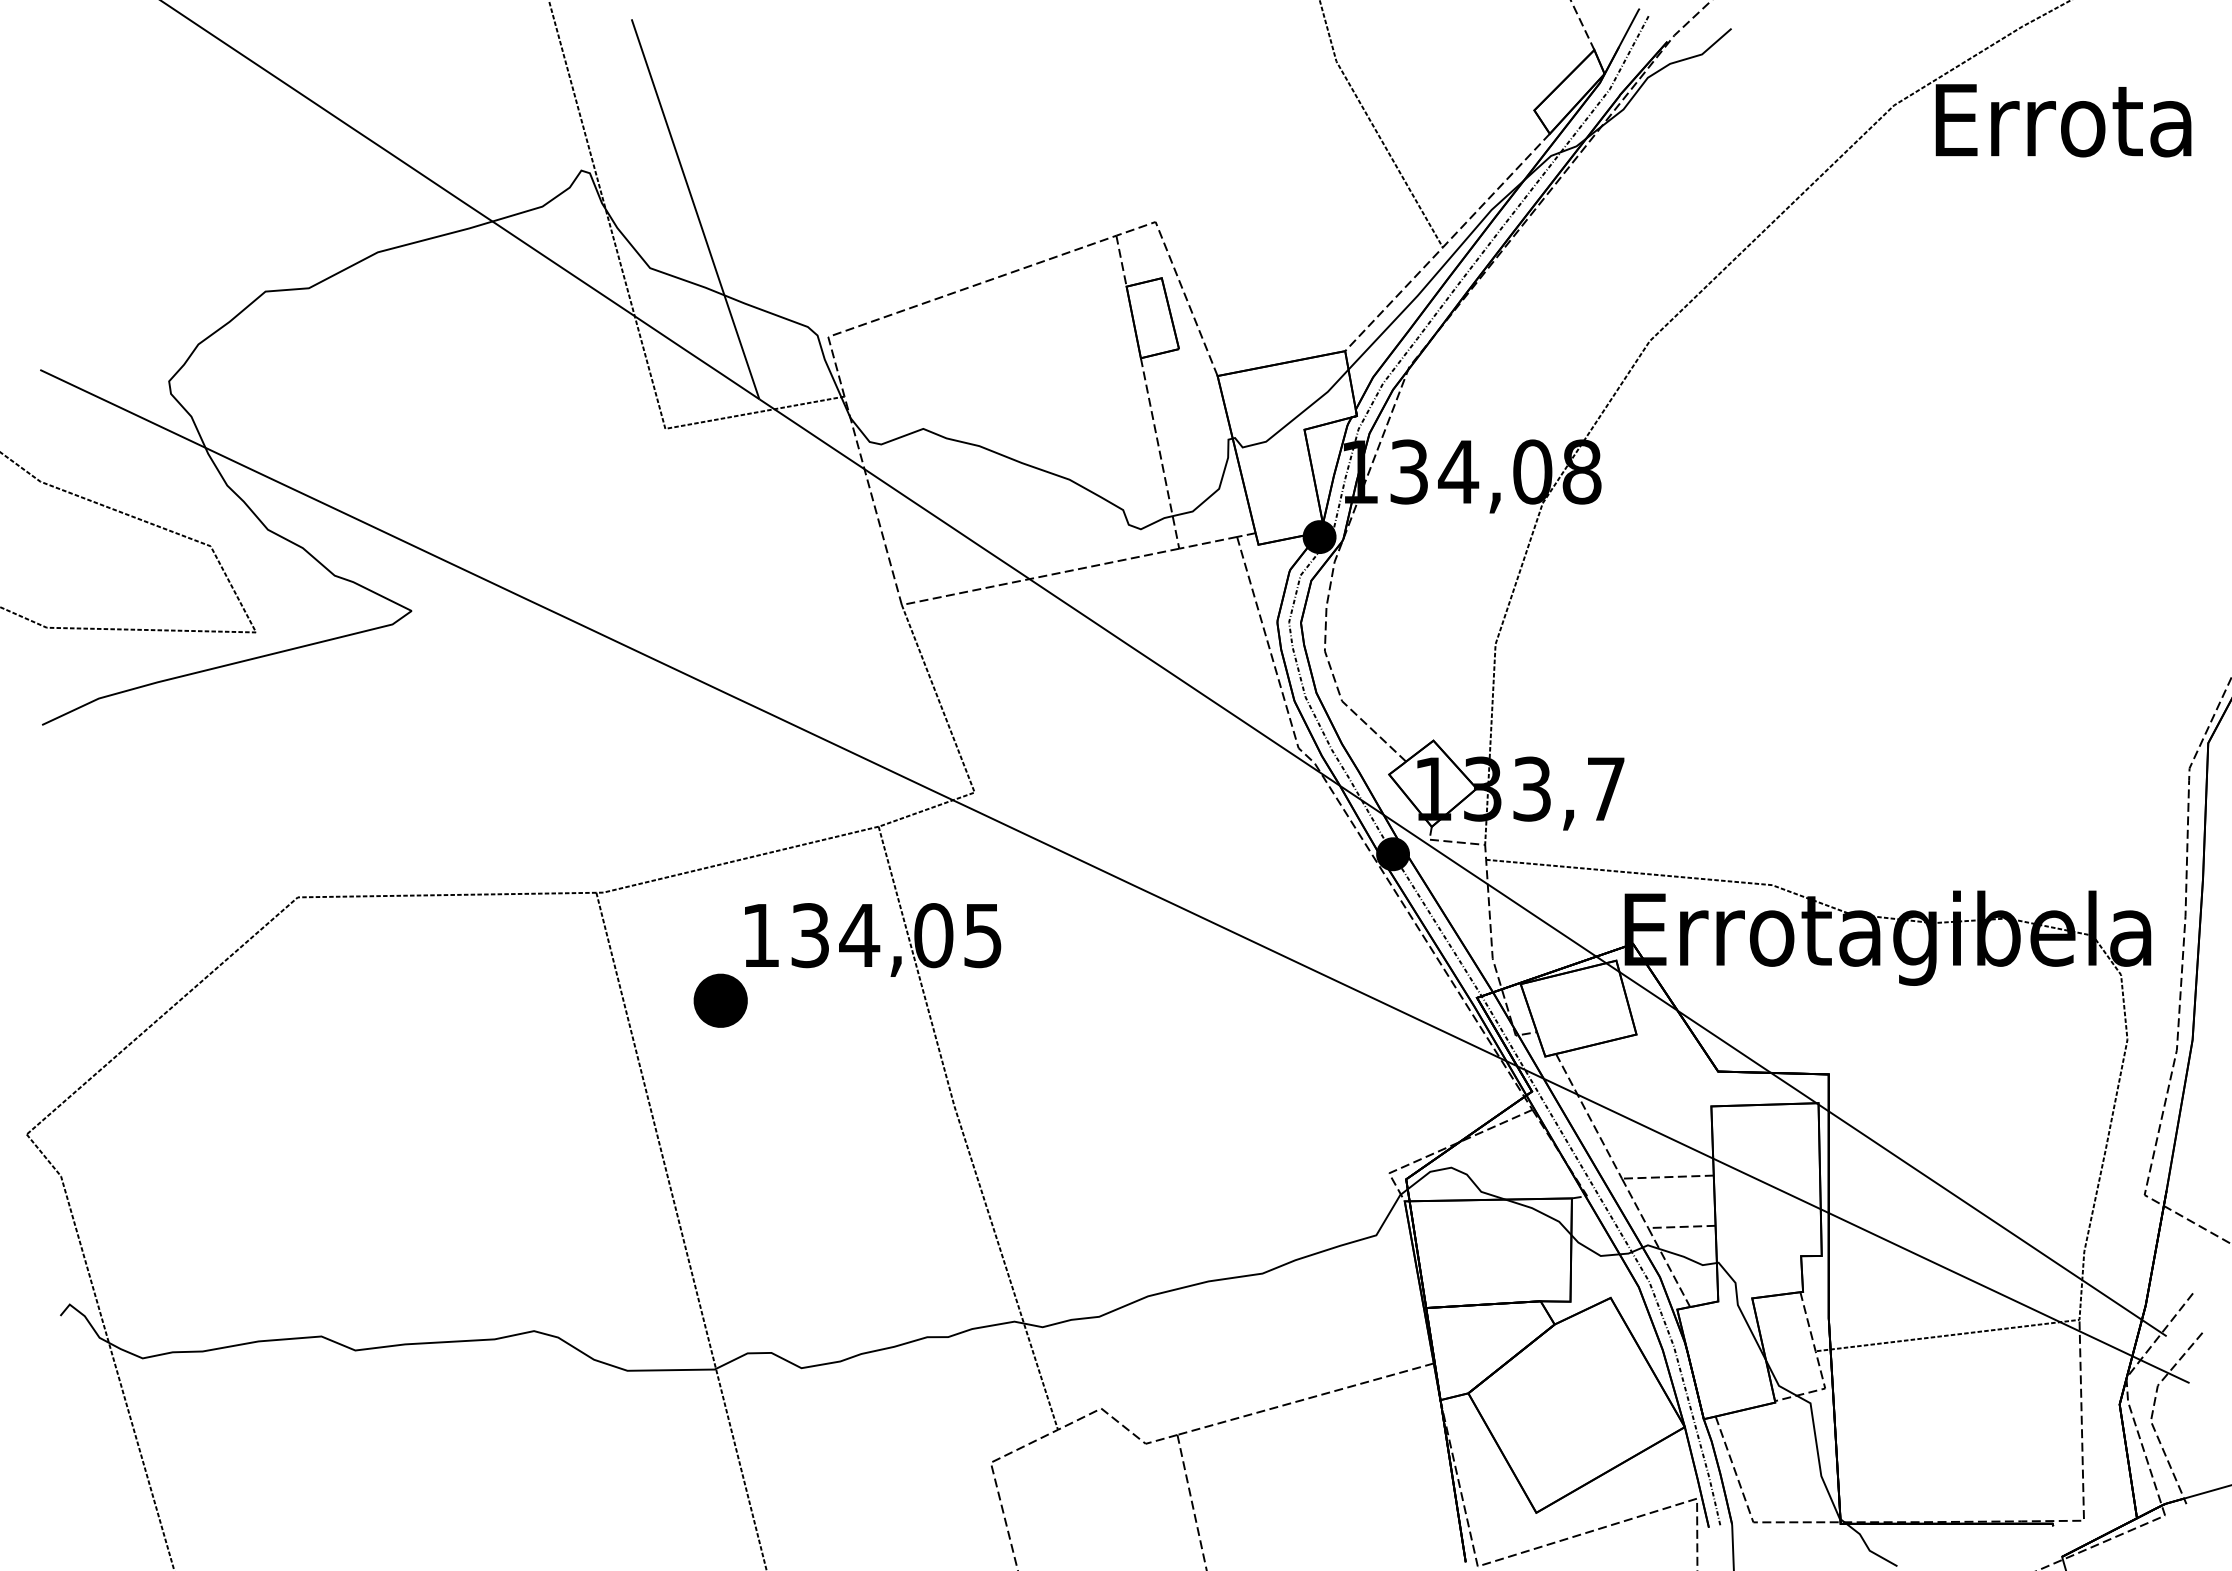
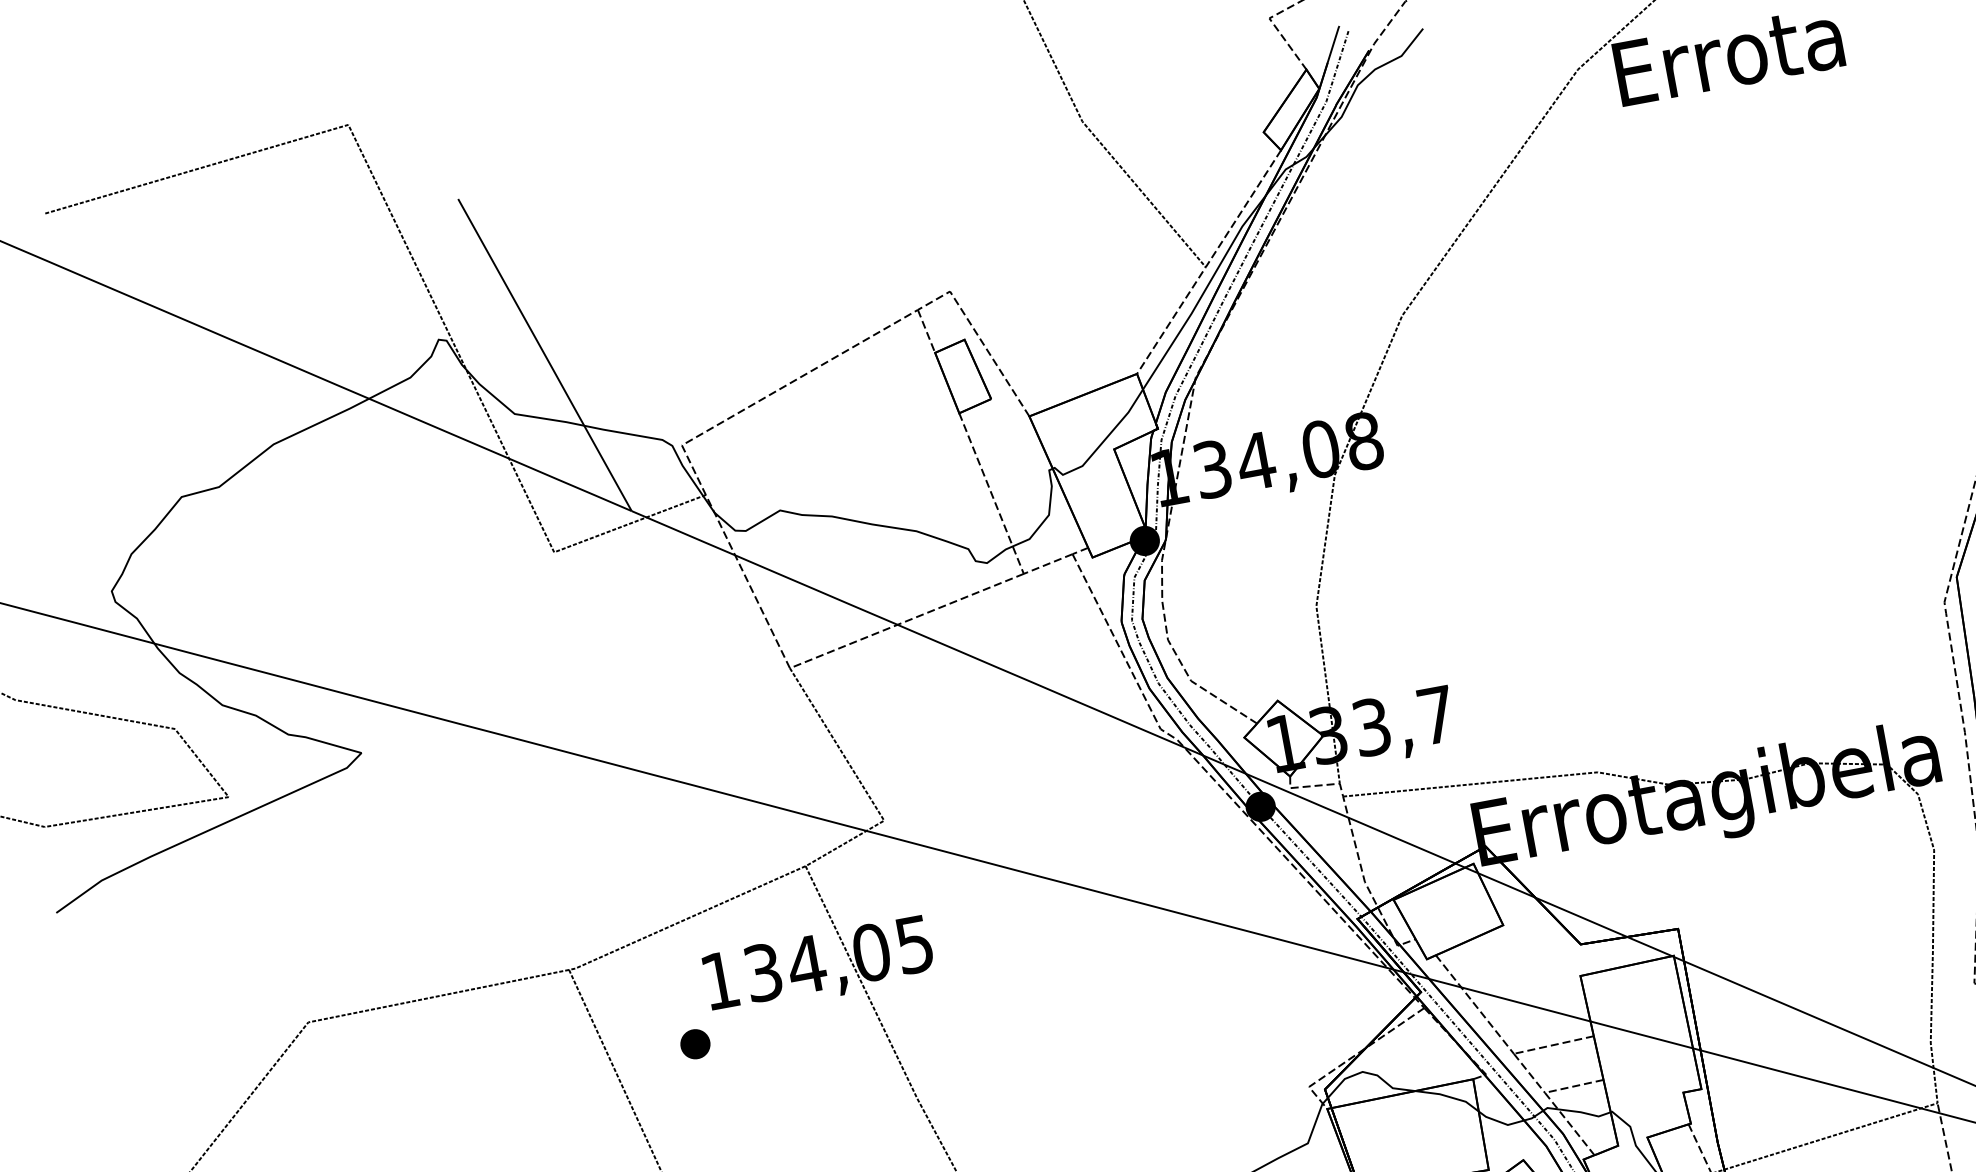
part: (720, 1000) -> (695, 1044), size x0.62

